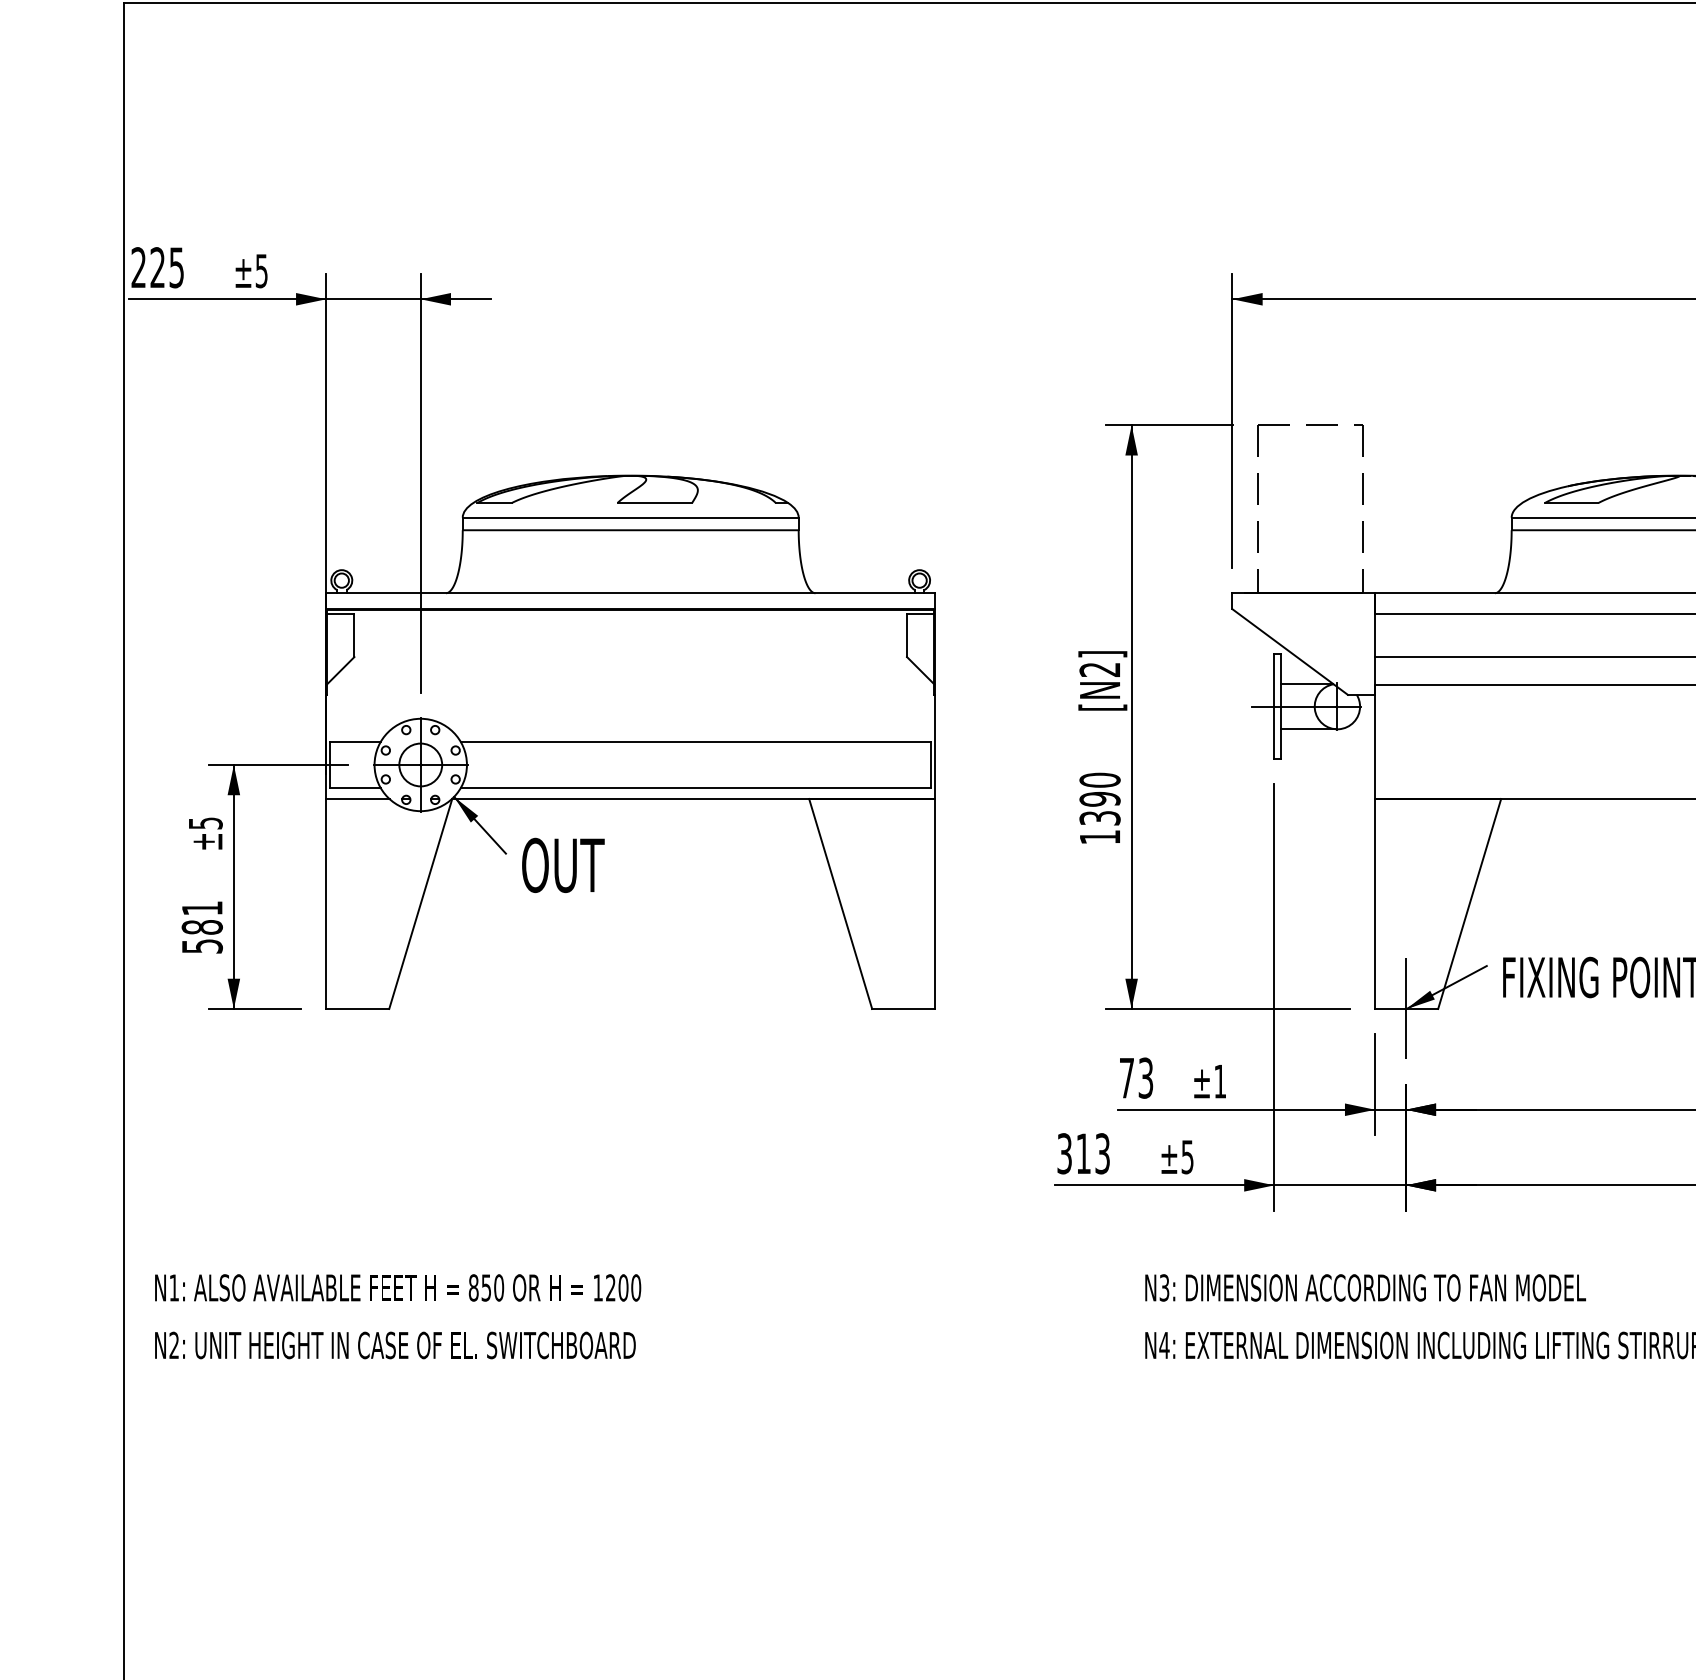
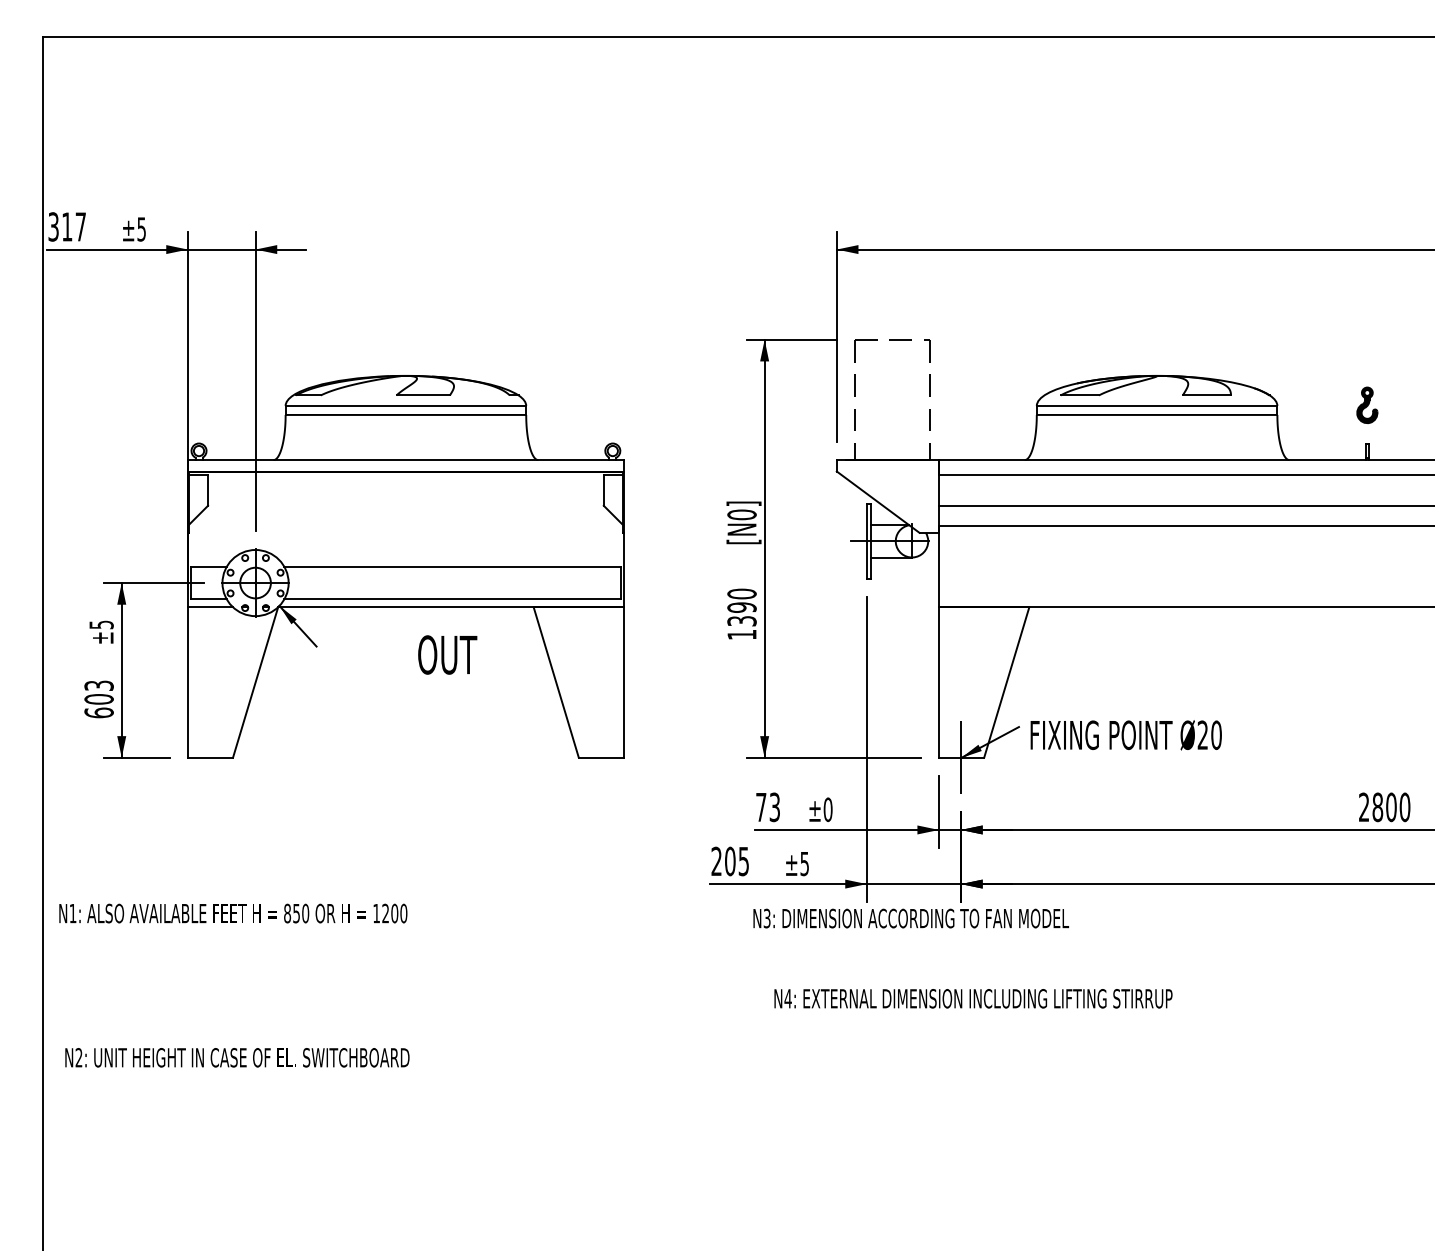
text: (156, 267) -> (66, 226), 225 -> 317
text: (1099, 669) -> (741, 514), [N2] -> [N0]
text: (563, 864) -> (447, 654), moved
text: (201, 927) -> (98, 699), 581 -> 603
text: (1219, 1081) -> (827, 809), ±1 -> ±0
text: (1082, 1153) -> (729, 861), 313 -> 205
text: (398, 1287) -> (233, 913), moved
text: (1364, 1287) -> (910, 918), moved
text: (395, 1345) -> (237, 1057), moved

